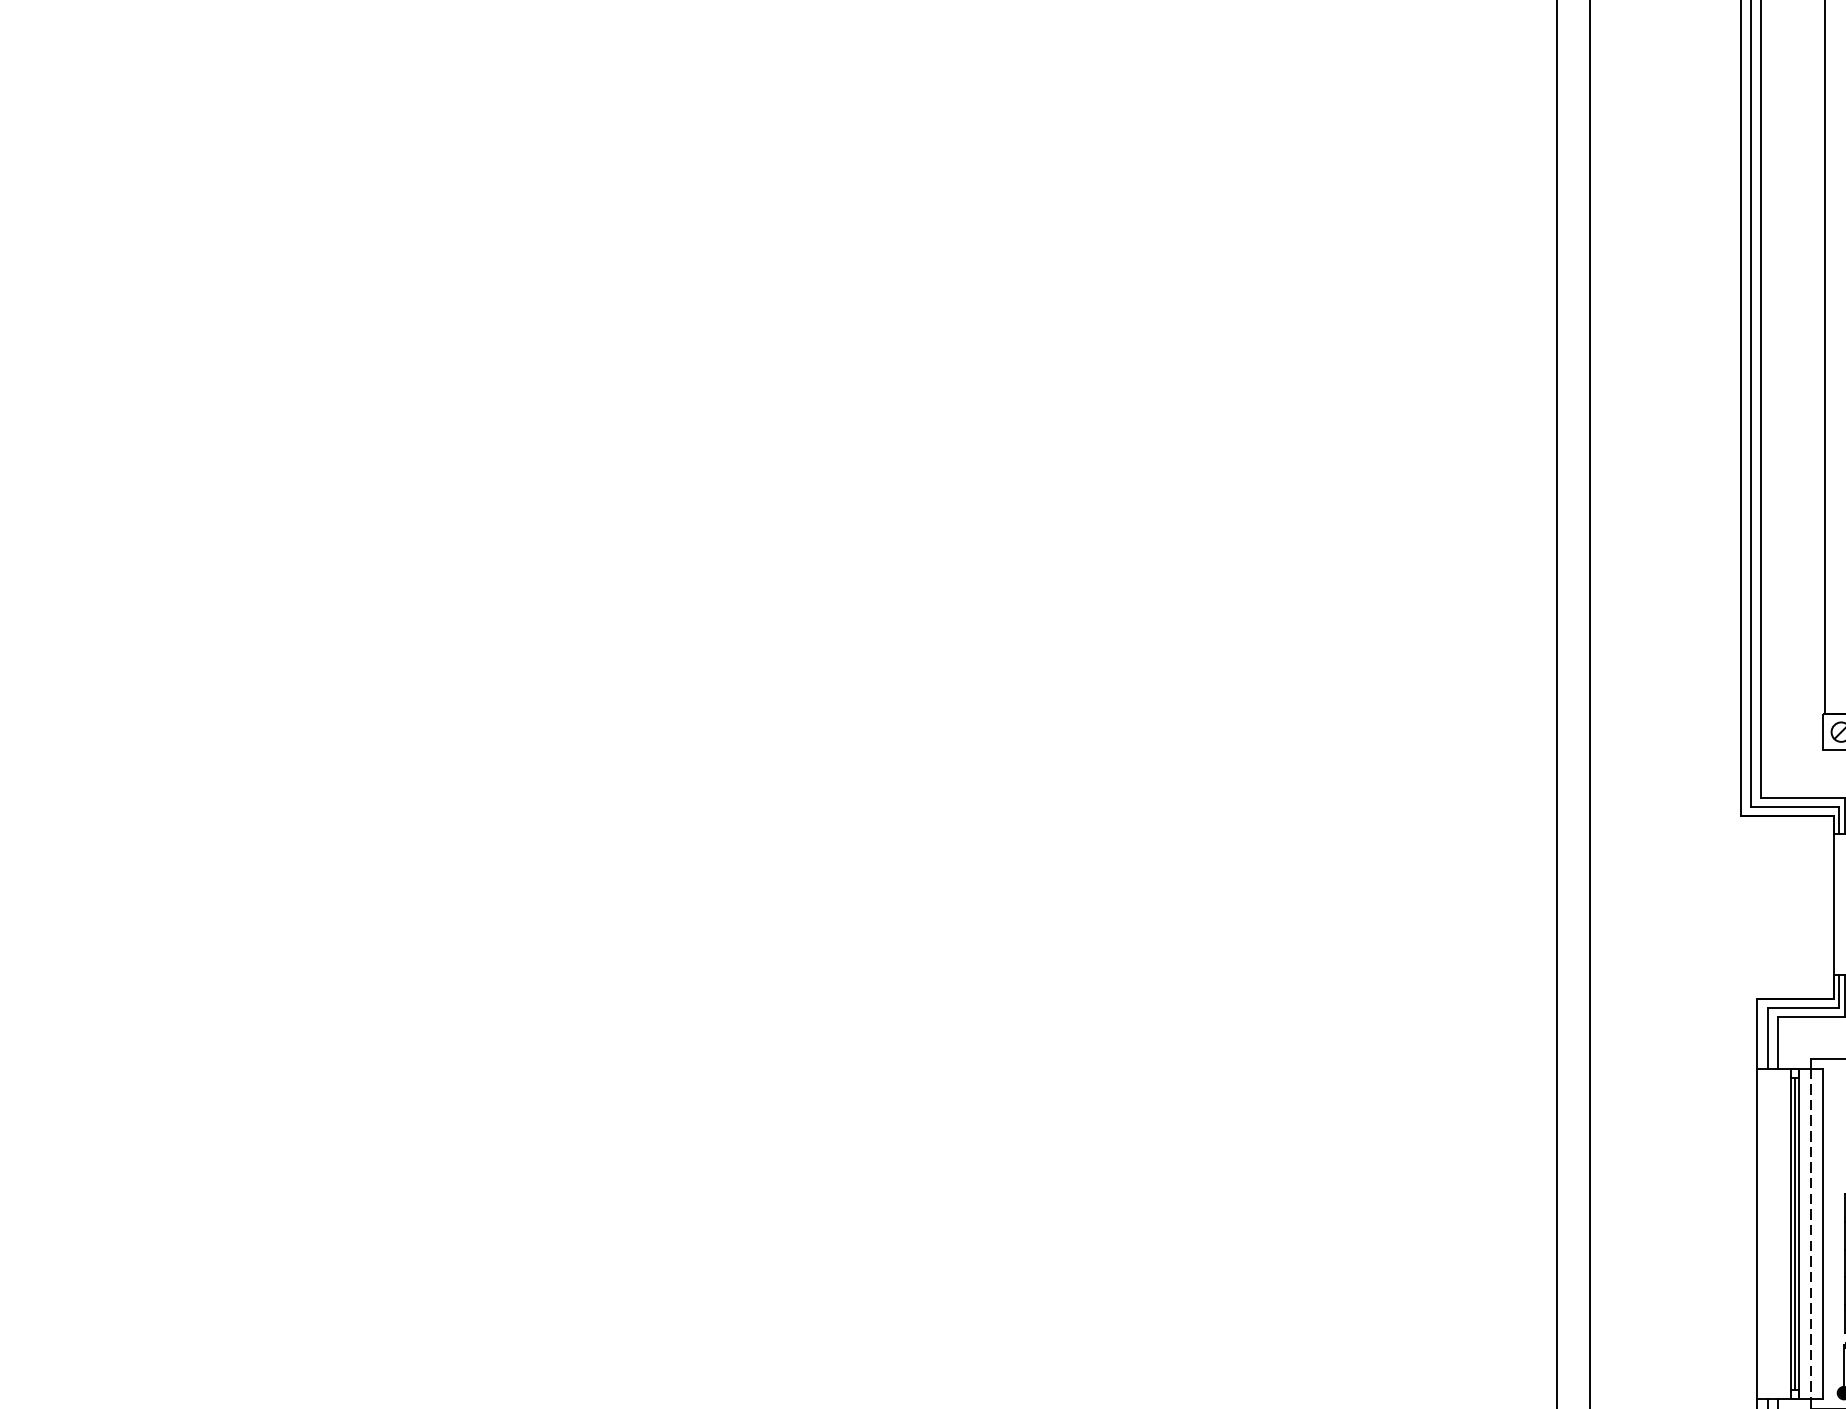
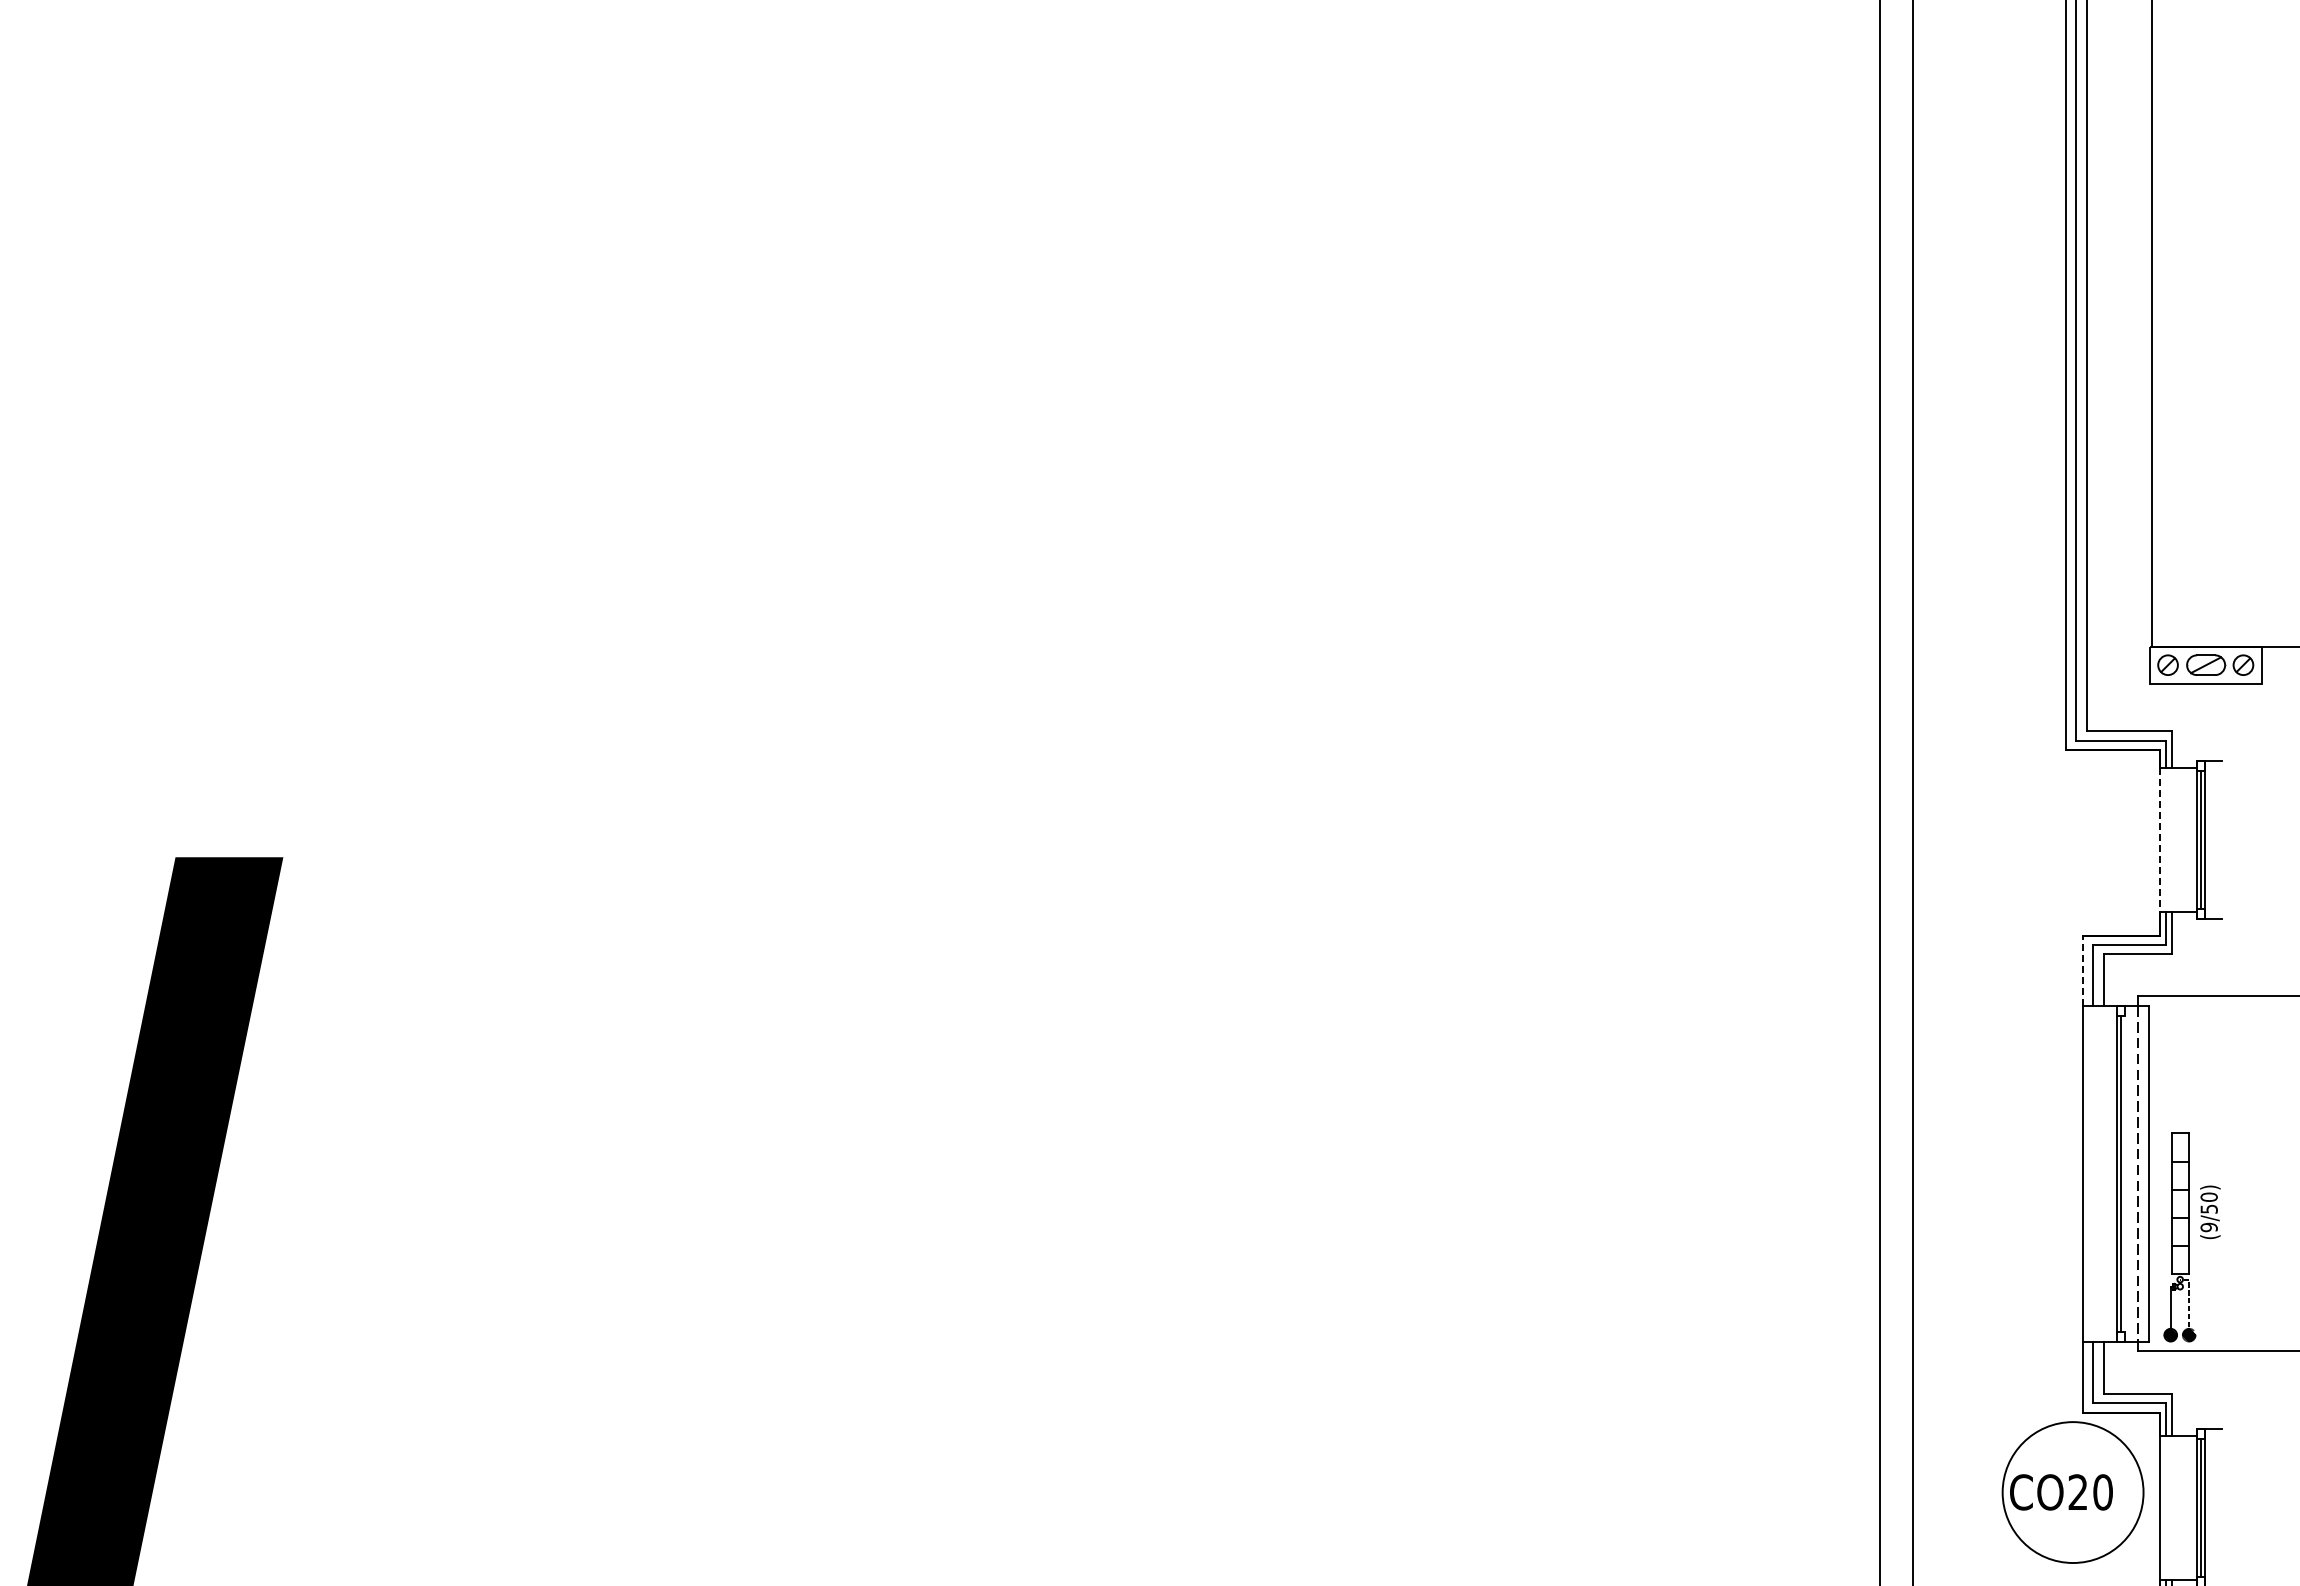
line: (1833, 904) -> (2160, 839), solid -> dashed
line: (1756, 1033) -> (2082, 970), solid -> dashed
line: (1799, 1233) -> (2125, 1173), removed

